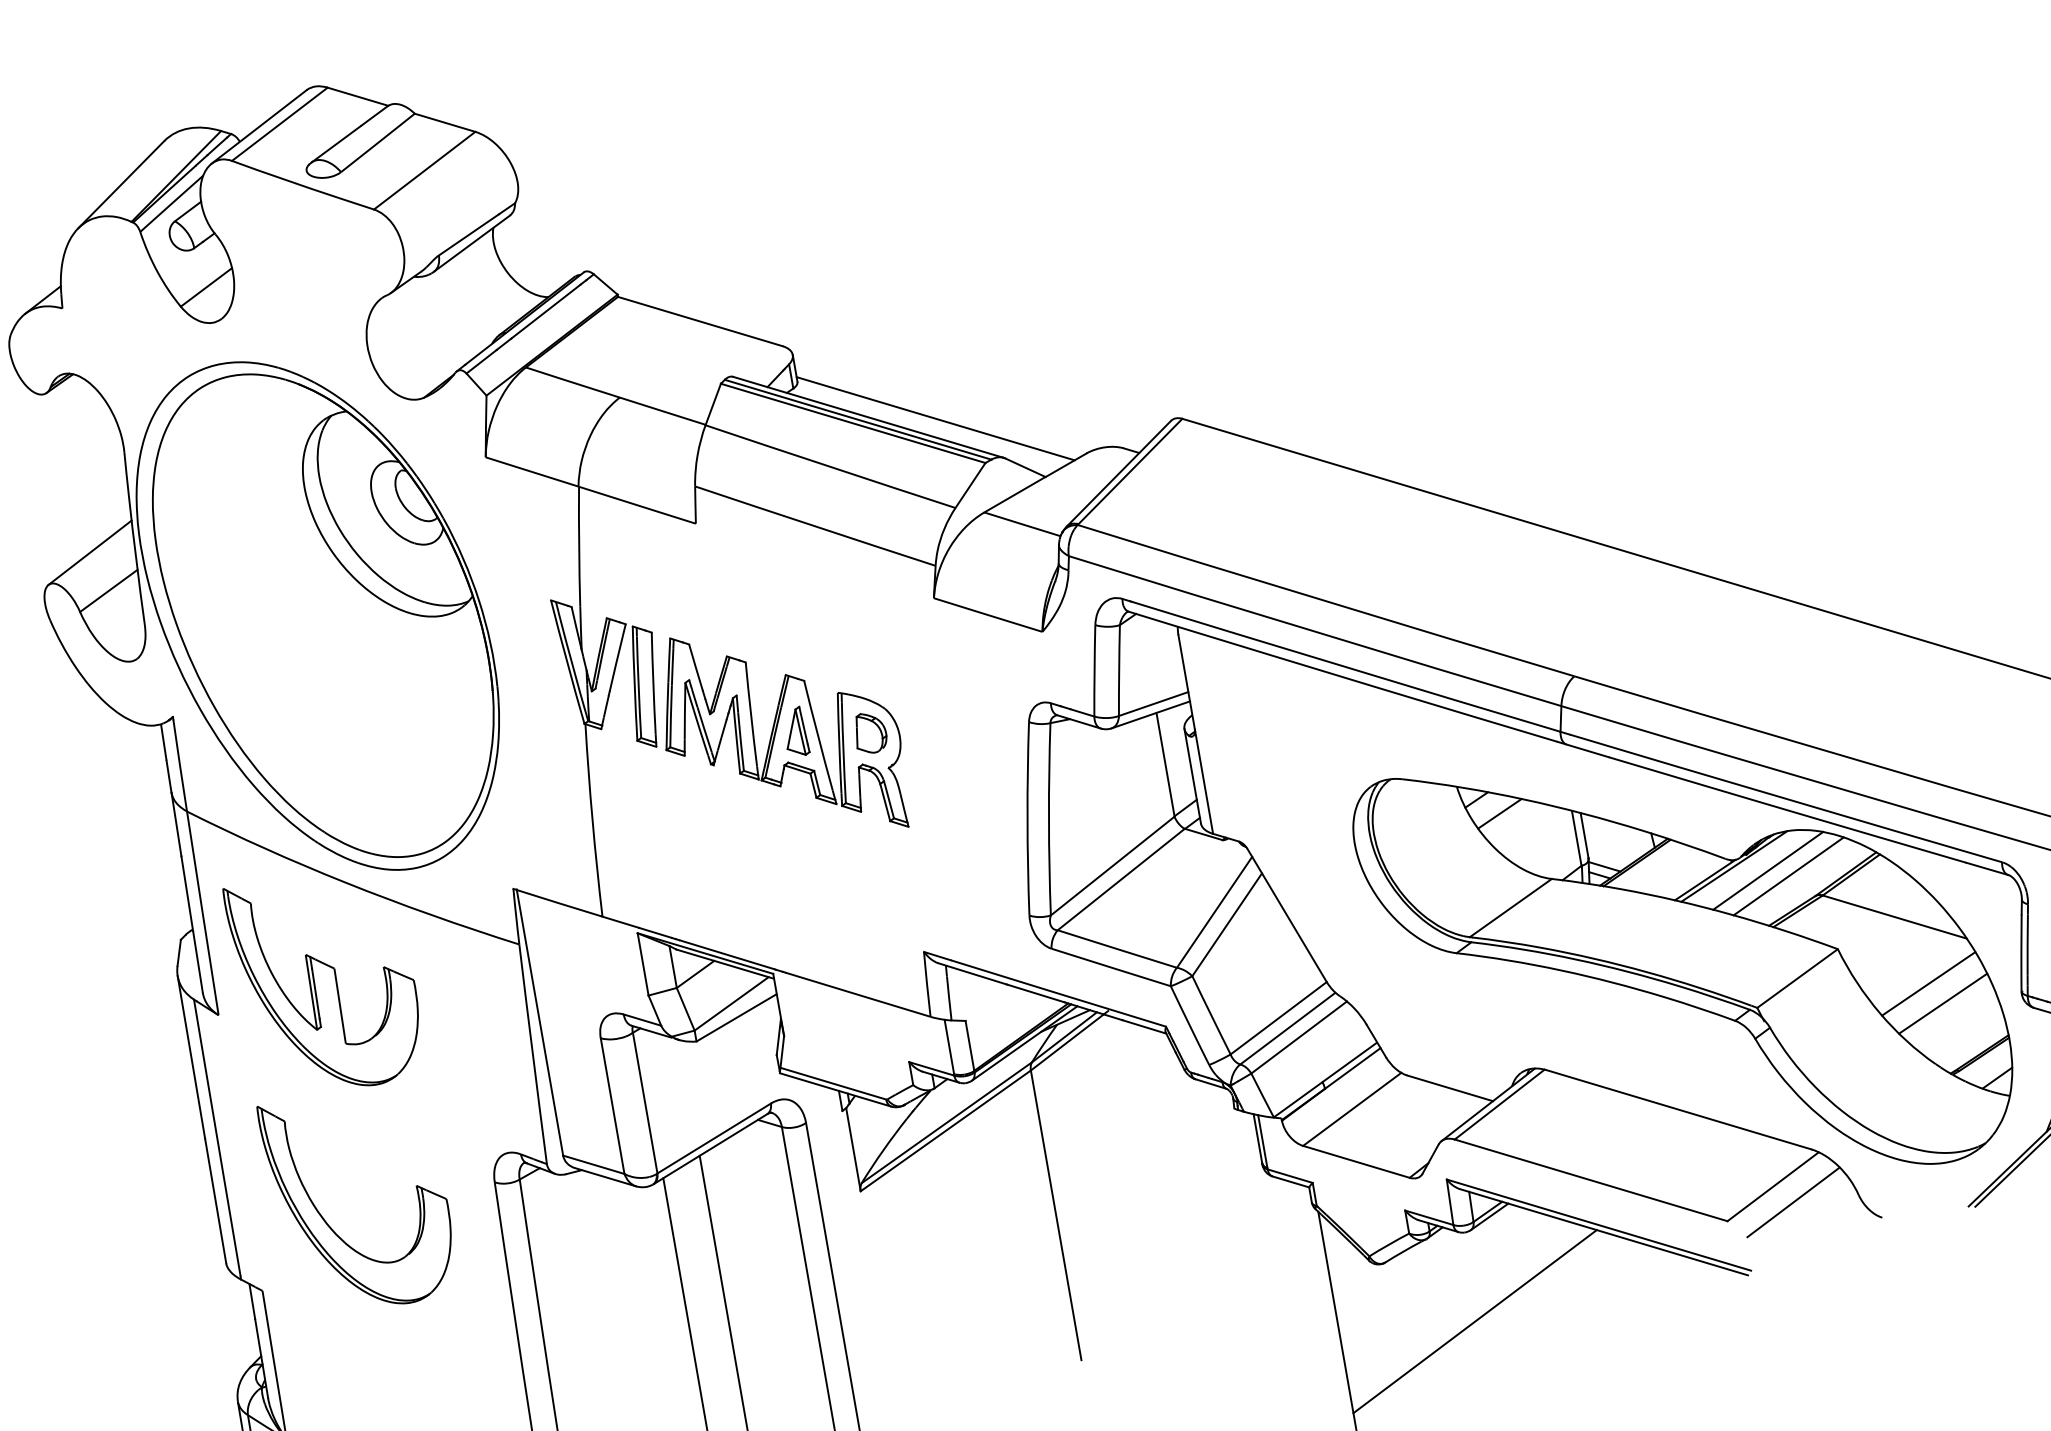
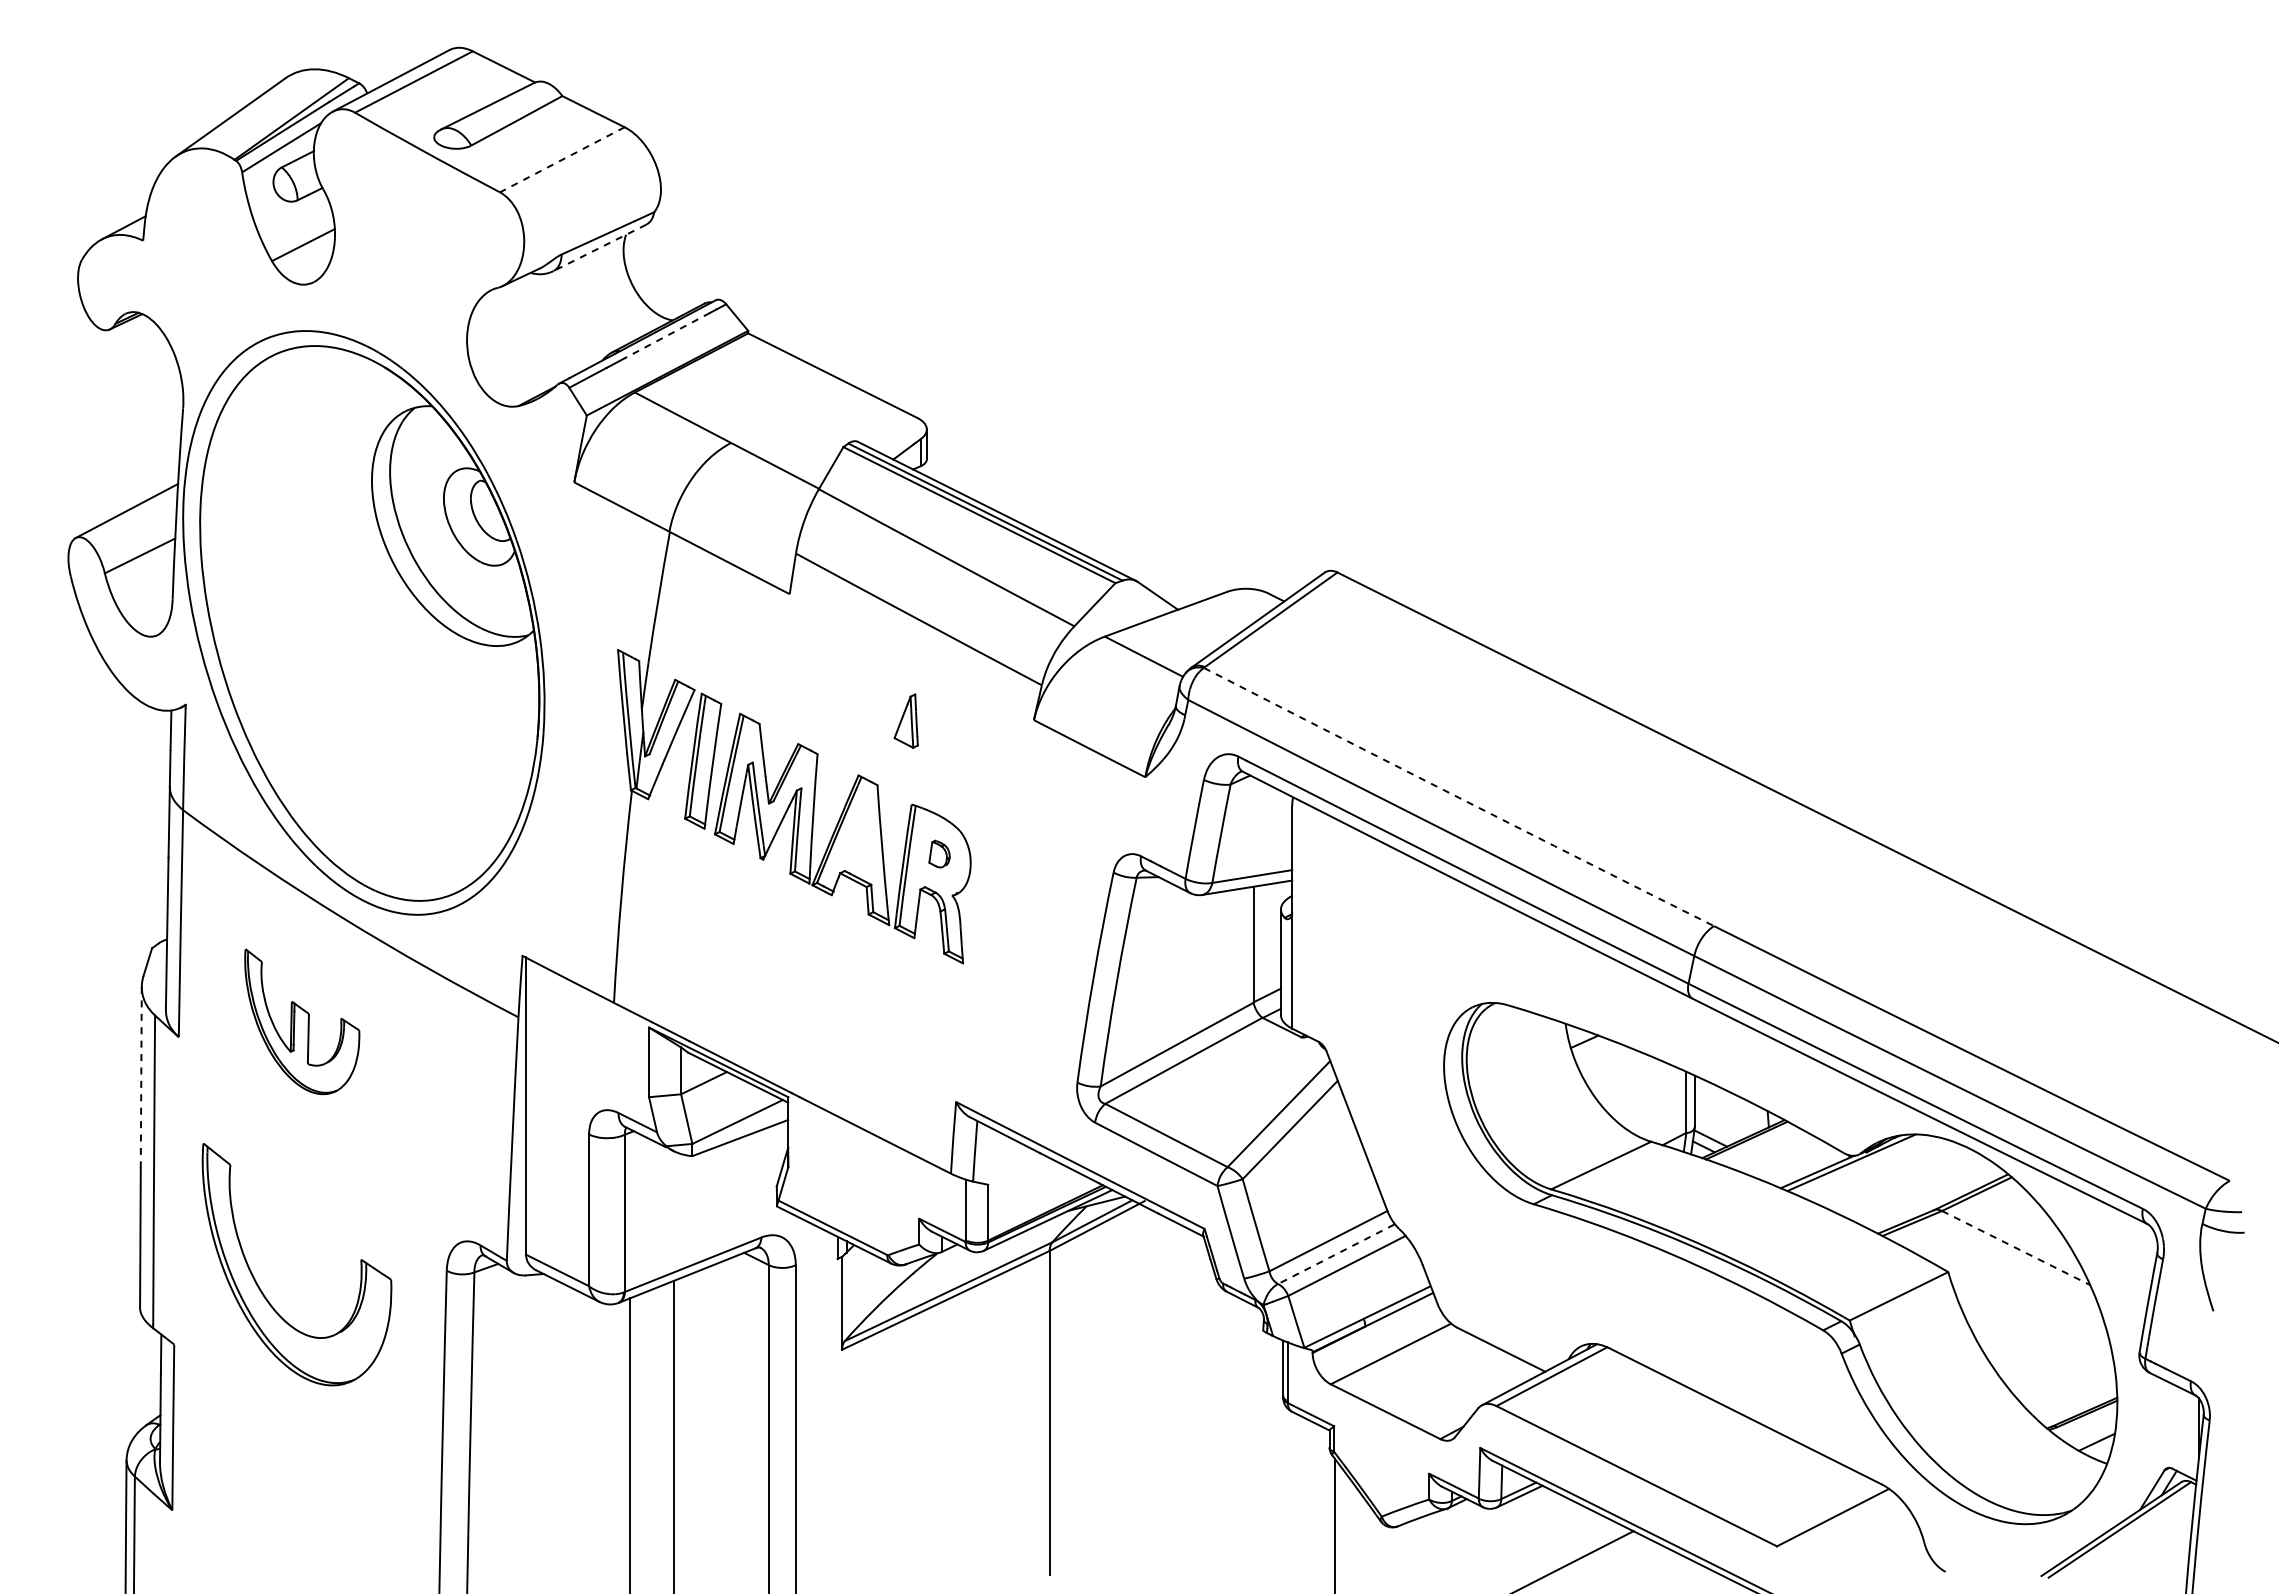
line: (424, 171) -> (561, 160), solid -> dashed
line: (471, 243) -> (599, 247), solid -> dashed
line: (545, 311) -> (666, 335), solid -> dashed
line: (935, 418) -> (1069, 525), removed
arc: (1325, 601) -> (1458, 797), solid -> dashed
part: (794, 731) -> (905, 720), moved
part: (870, 732) -> (939, 853), size x0.6
line: (1499, 814) -> (1606, 1061), removed
line: (1768, 870) -> (1887, 1173), removed
line: (1788, 876) -> (1908, 1183), removed
line: (1895, 917) -> (2016, 1248), solid -> dashed
part: (326, 981) -> (302, 1021), size x0.6
line: (1927, 983) -> (2039, 1326), removed
line: (1942, 1003) -> (2051, 1350), removed
line: (1287, 1029) -> (1335, 1254), solid -> dashed
line: (191, 1057) -> (141, 1077), solid -> dashed
line: (1792, 1202) -> (1851, 1538), removed

